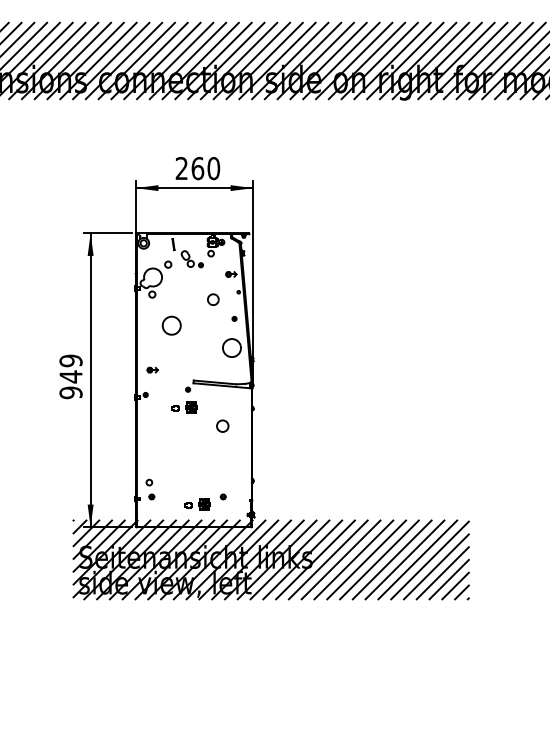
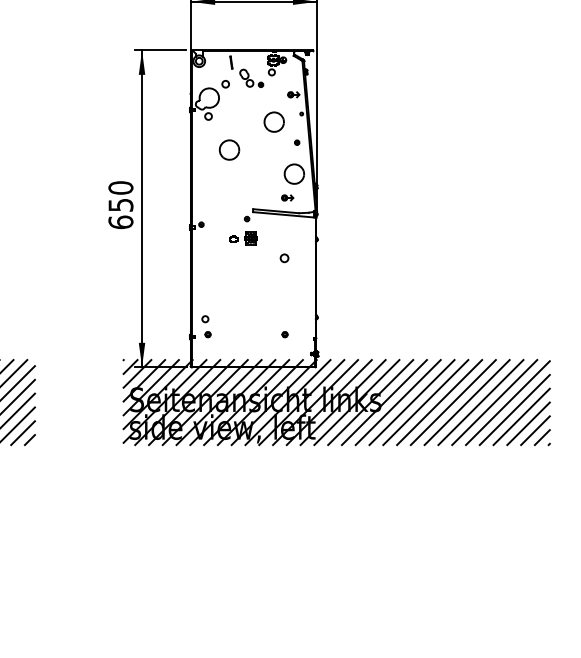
part: (213, 299) -> (274, 121), size x1.67
part: (152, 369) -> (287, 197), moved
text: (70, 376) -> (120, 204), 949 -> 650
circle: (222, 425) -> (284, 257), size x0.62
part: (197, 504) -> (257, 342), removed

